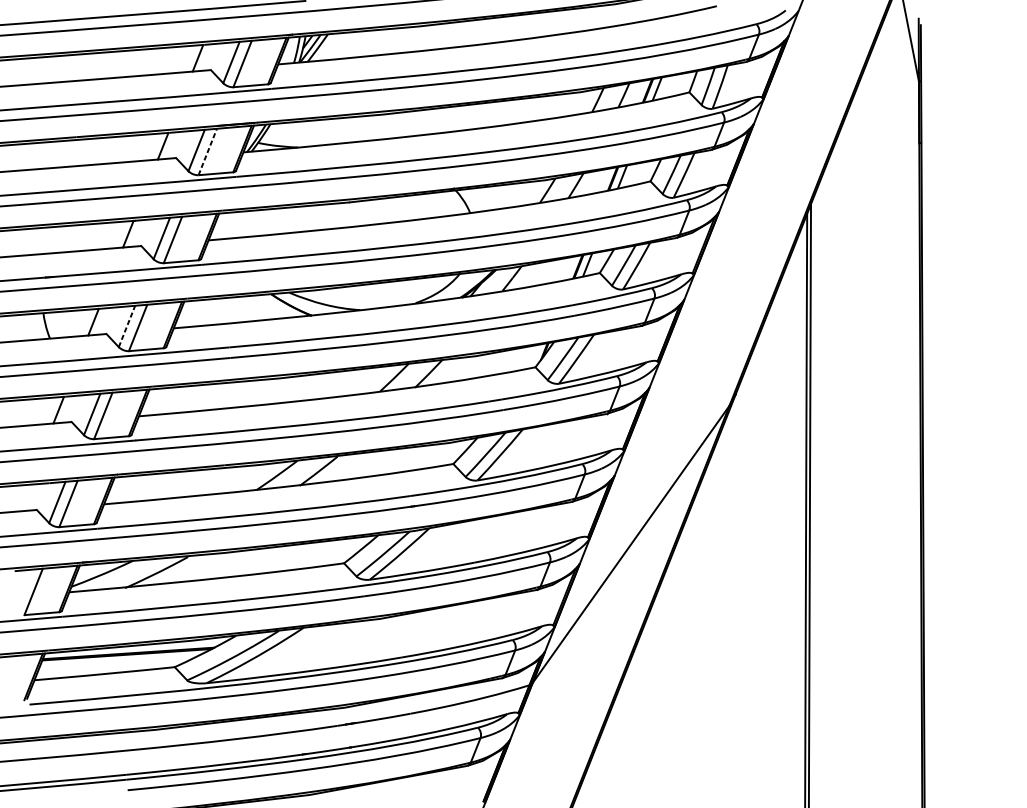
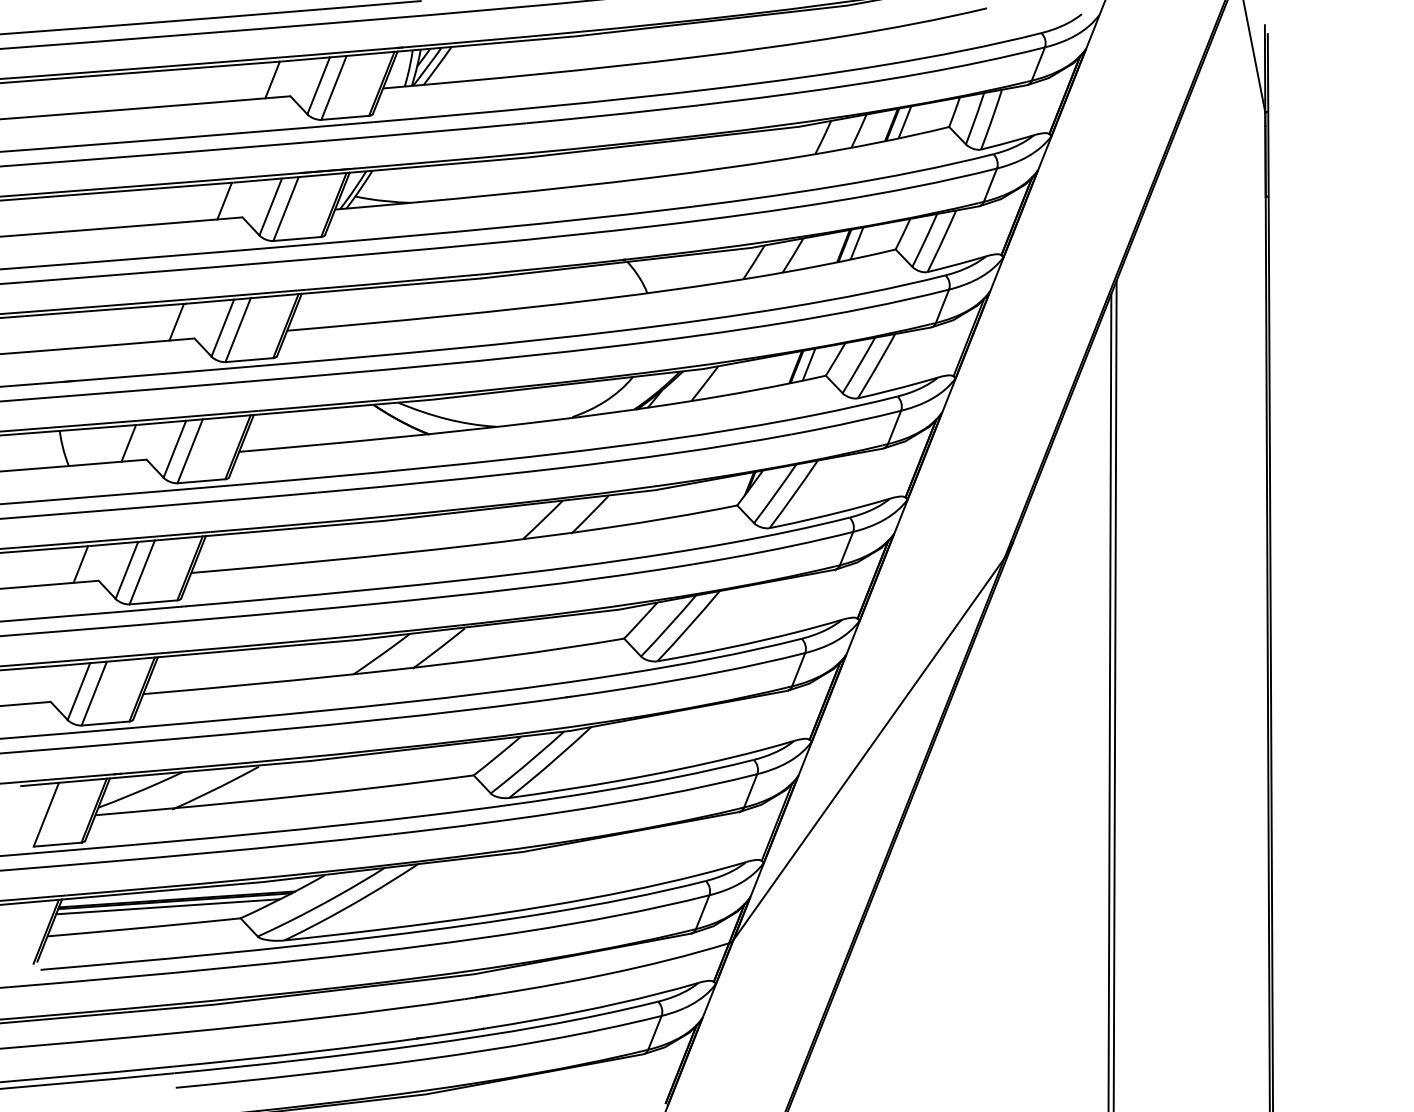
line: (208, 151) -> (286, 208), dashed -> solid
line: (126, 326) -> (174, 449), dashed -> solid
line: (121, 658) -> (167, 906), added

